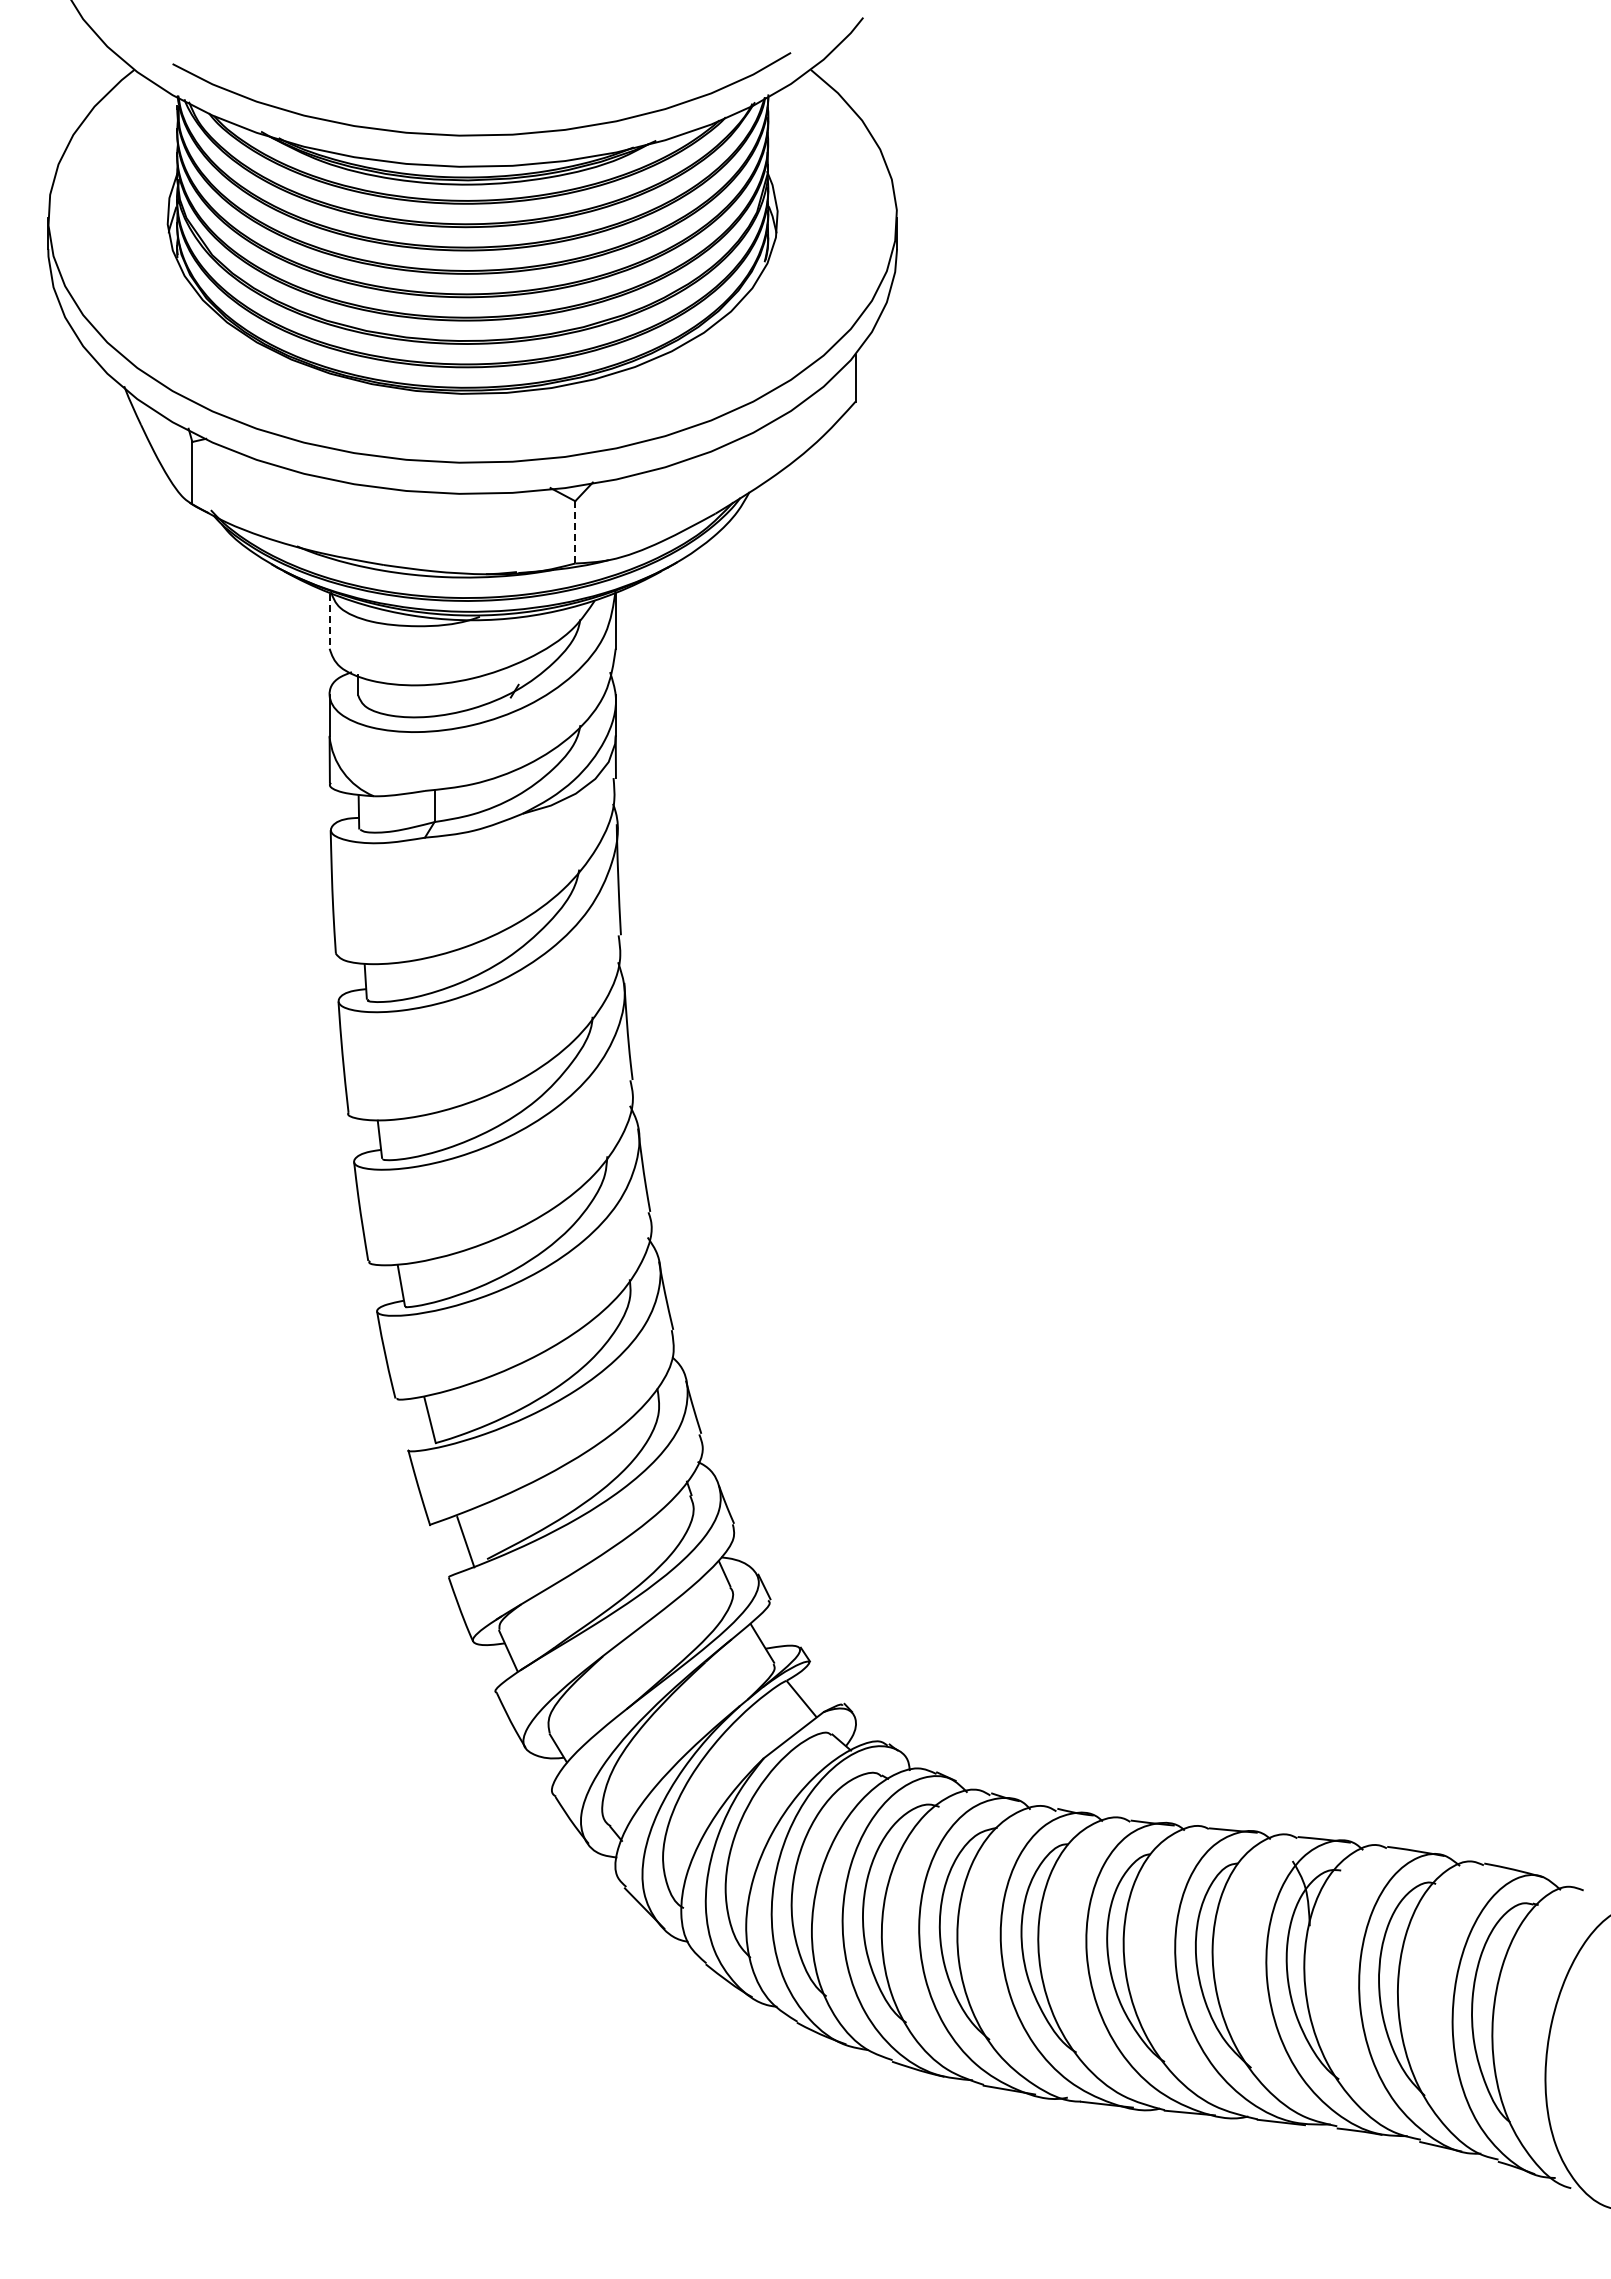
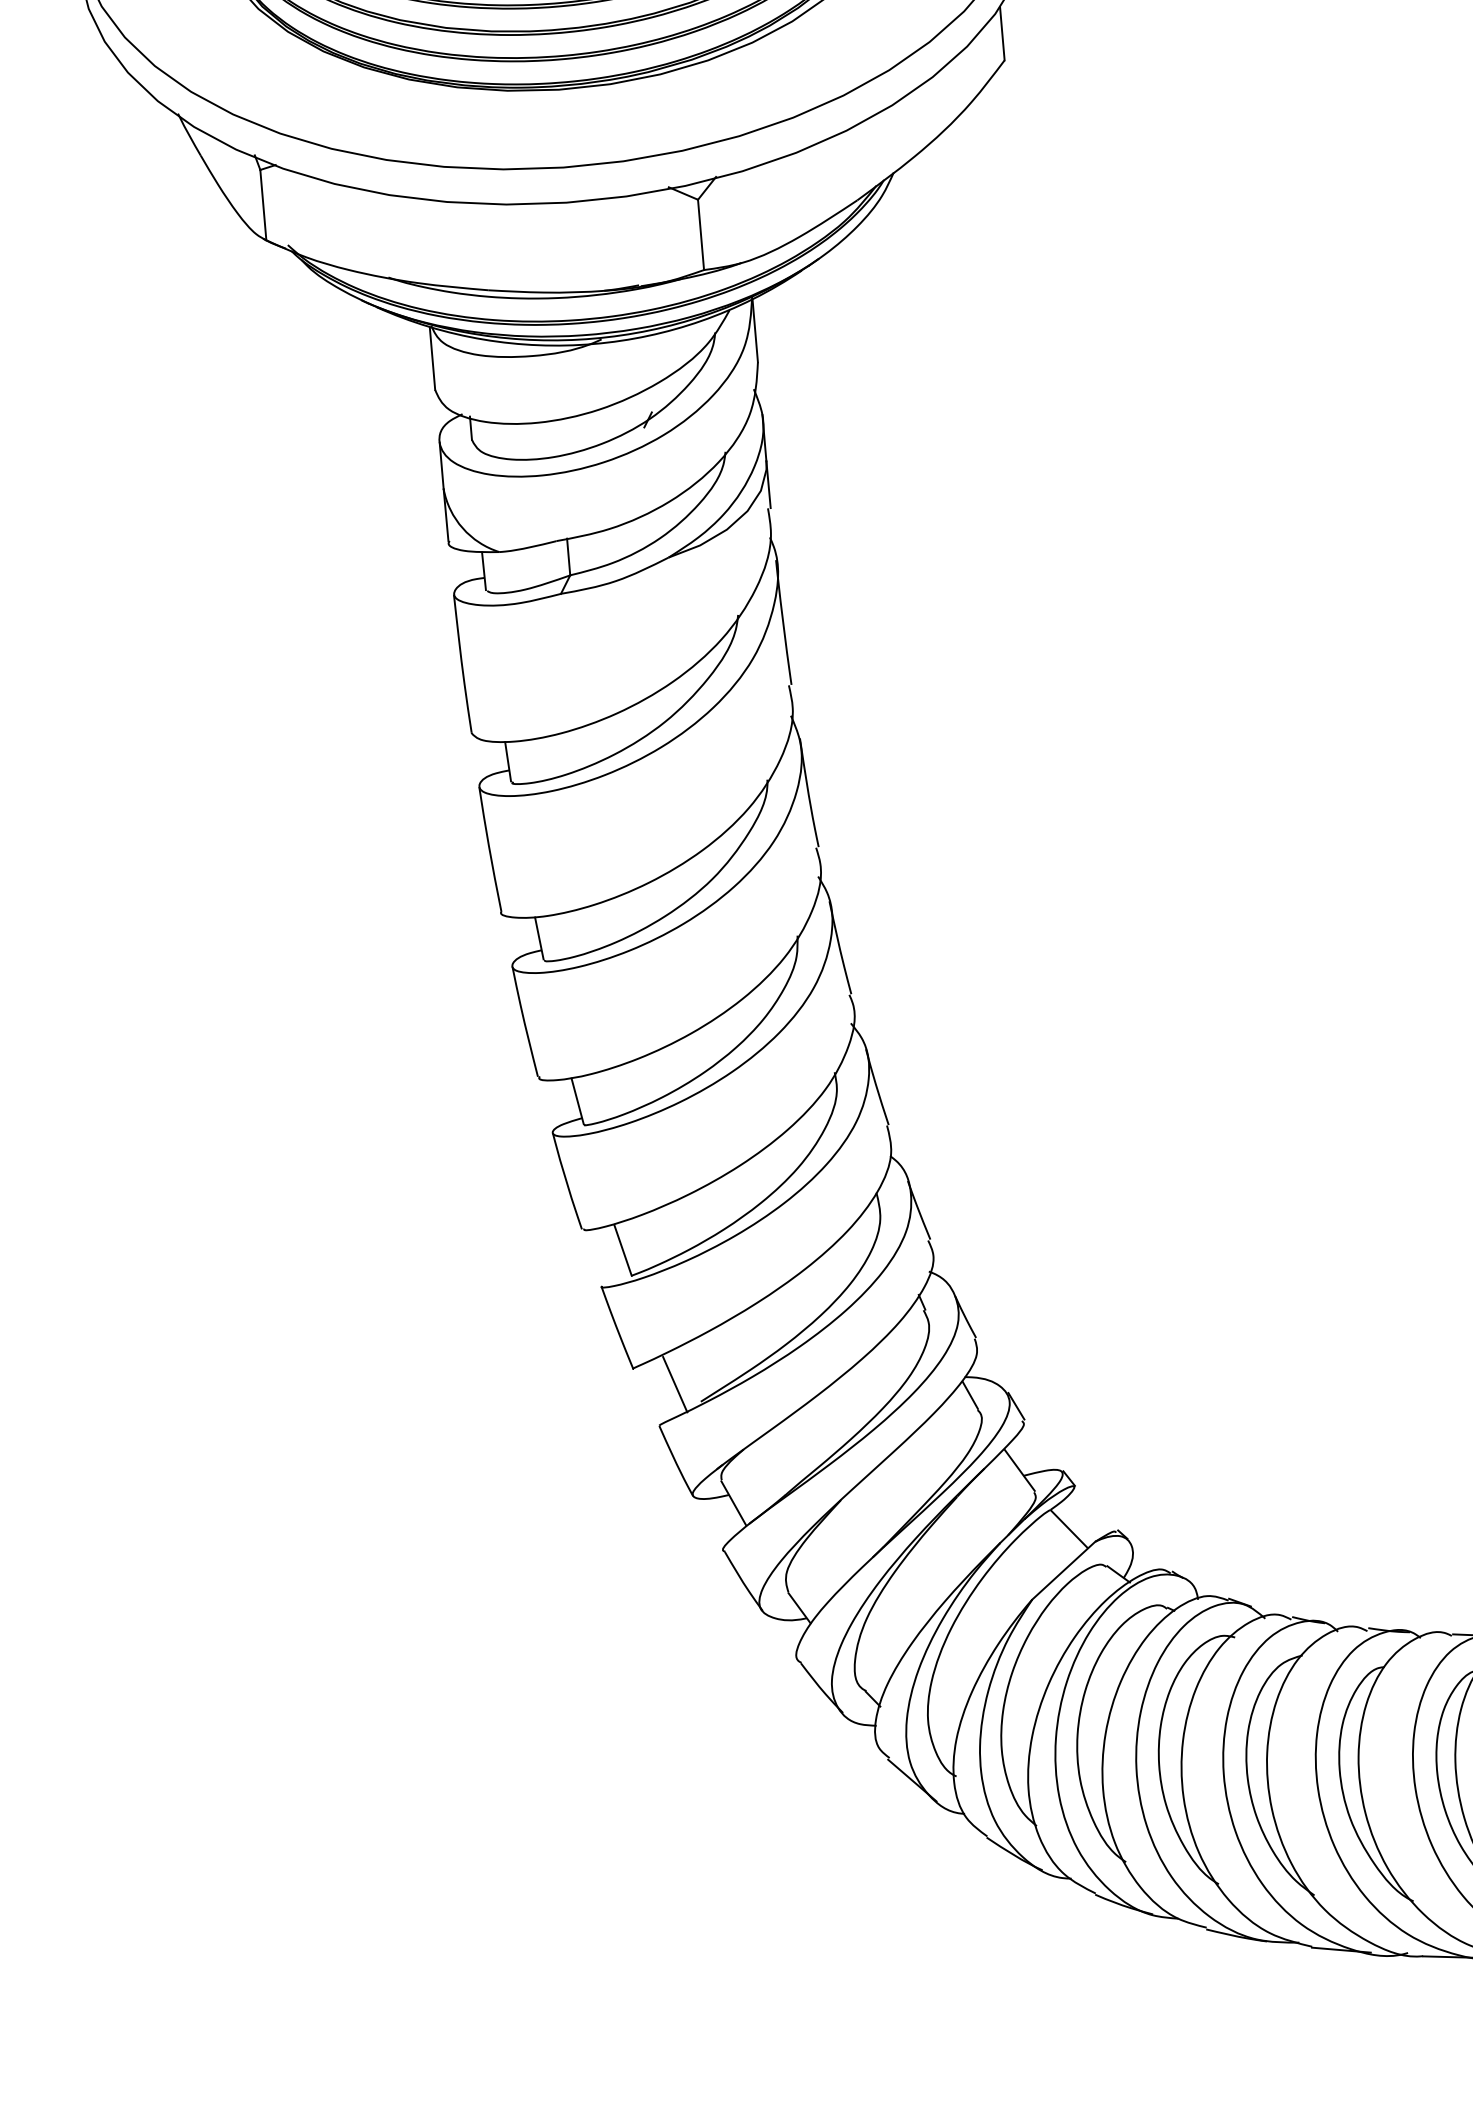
line: (575, 532) -> (701, 235), dashed -> solid
line: (329, 621) -> (432, 359), dashed -> solid

